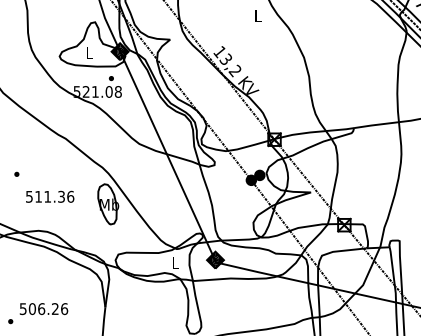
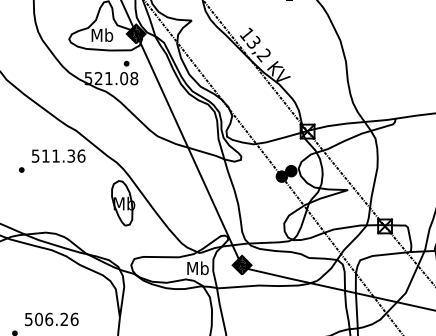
text: (89, 52) -> (102, 34), L -> Mb
text: (50, 196) -> (59, 155), moved
text: (175, 262) -> (197, 267), L -> Mb

